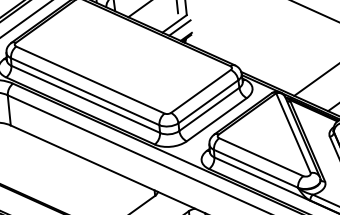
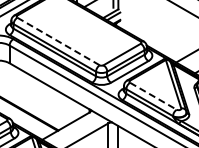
line: (90, 80) -> (58, 41), solid -> dashed
line: (261, 157) -> (153, 96), solid -> dashed

